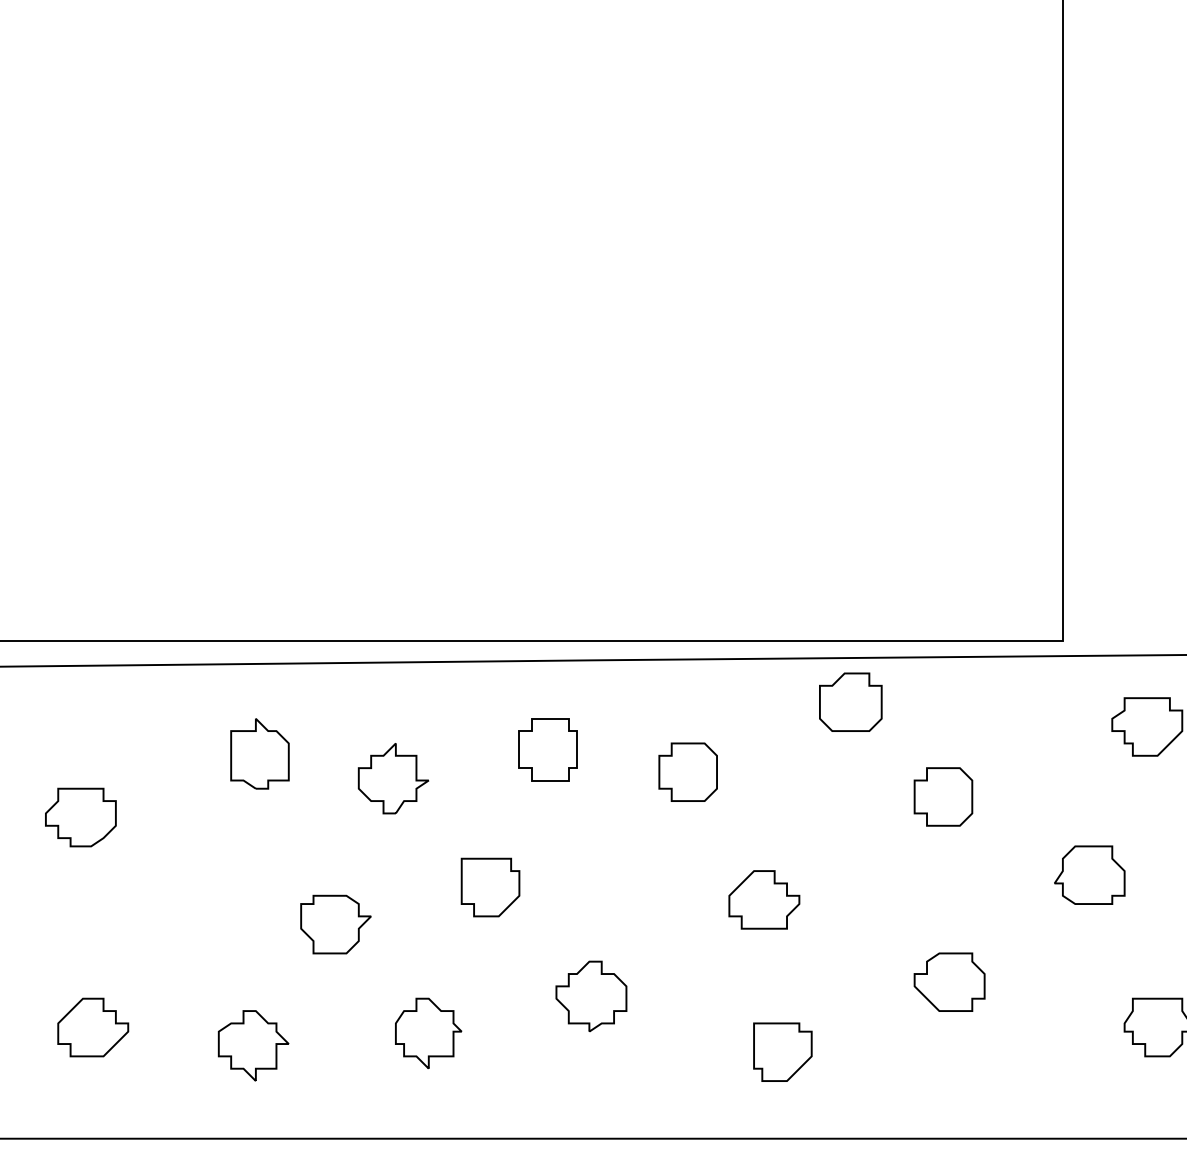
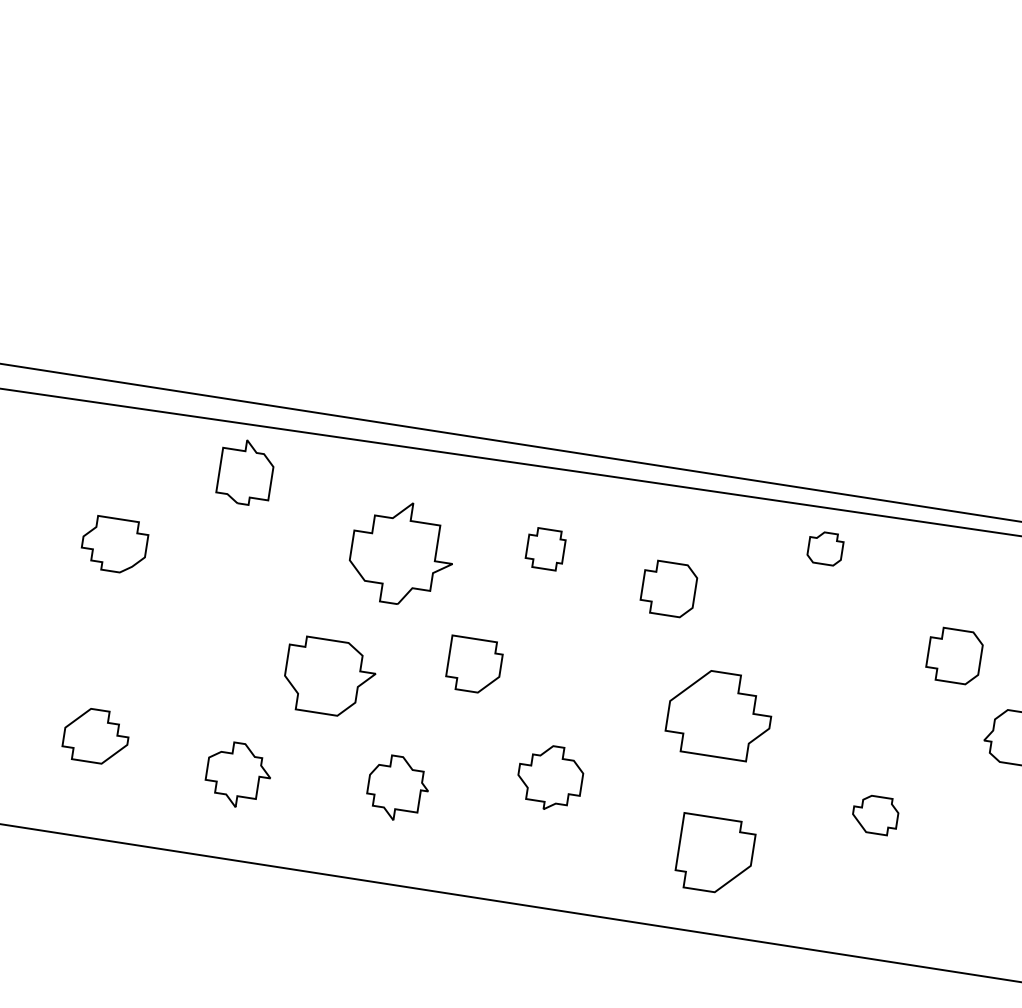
part: (850, 701) -> (825, 547), size x0.6
part: (547, 749) -> (545, 548), size x0.7
part: (259, 753) -> (245, 471), moved
part: (393, 778) -> (402, 553), size x1.6
part: (943, 796) -> (954, 655), moved
part: (764, 899) -> (720, 714), size x1.6
part: (335, 924) -> (329, 677), size x1.4
part: (949, 981) -> (875, 814), size x0.7
part: (782, 1051) -> (715, 854), size x1.4

